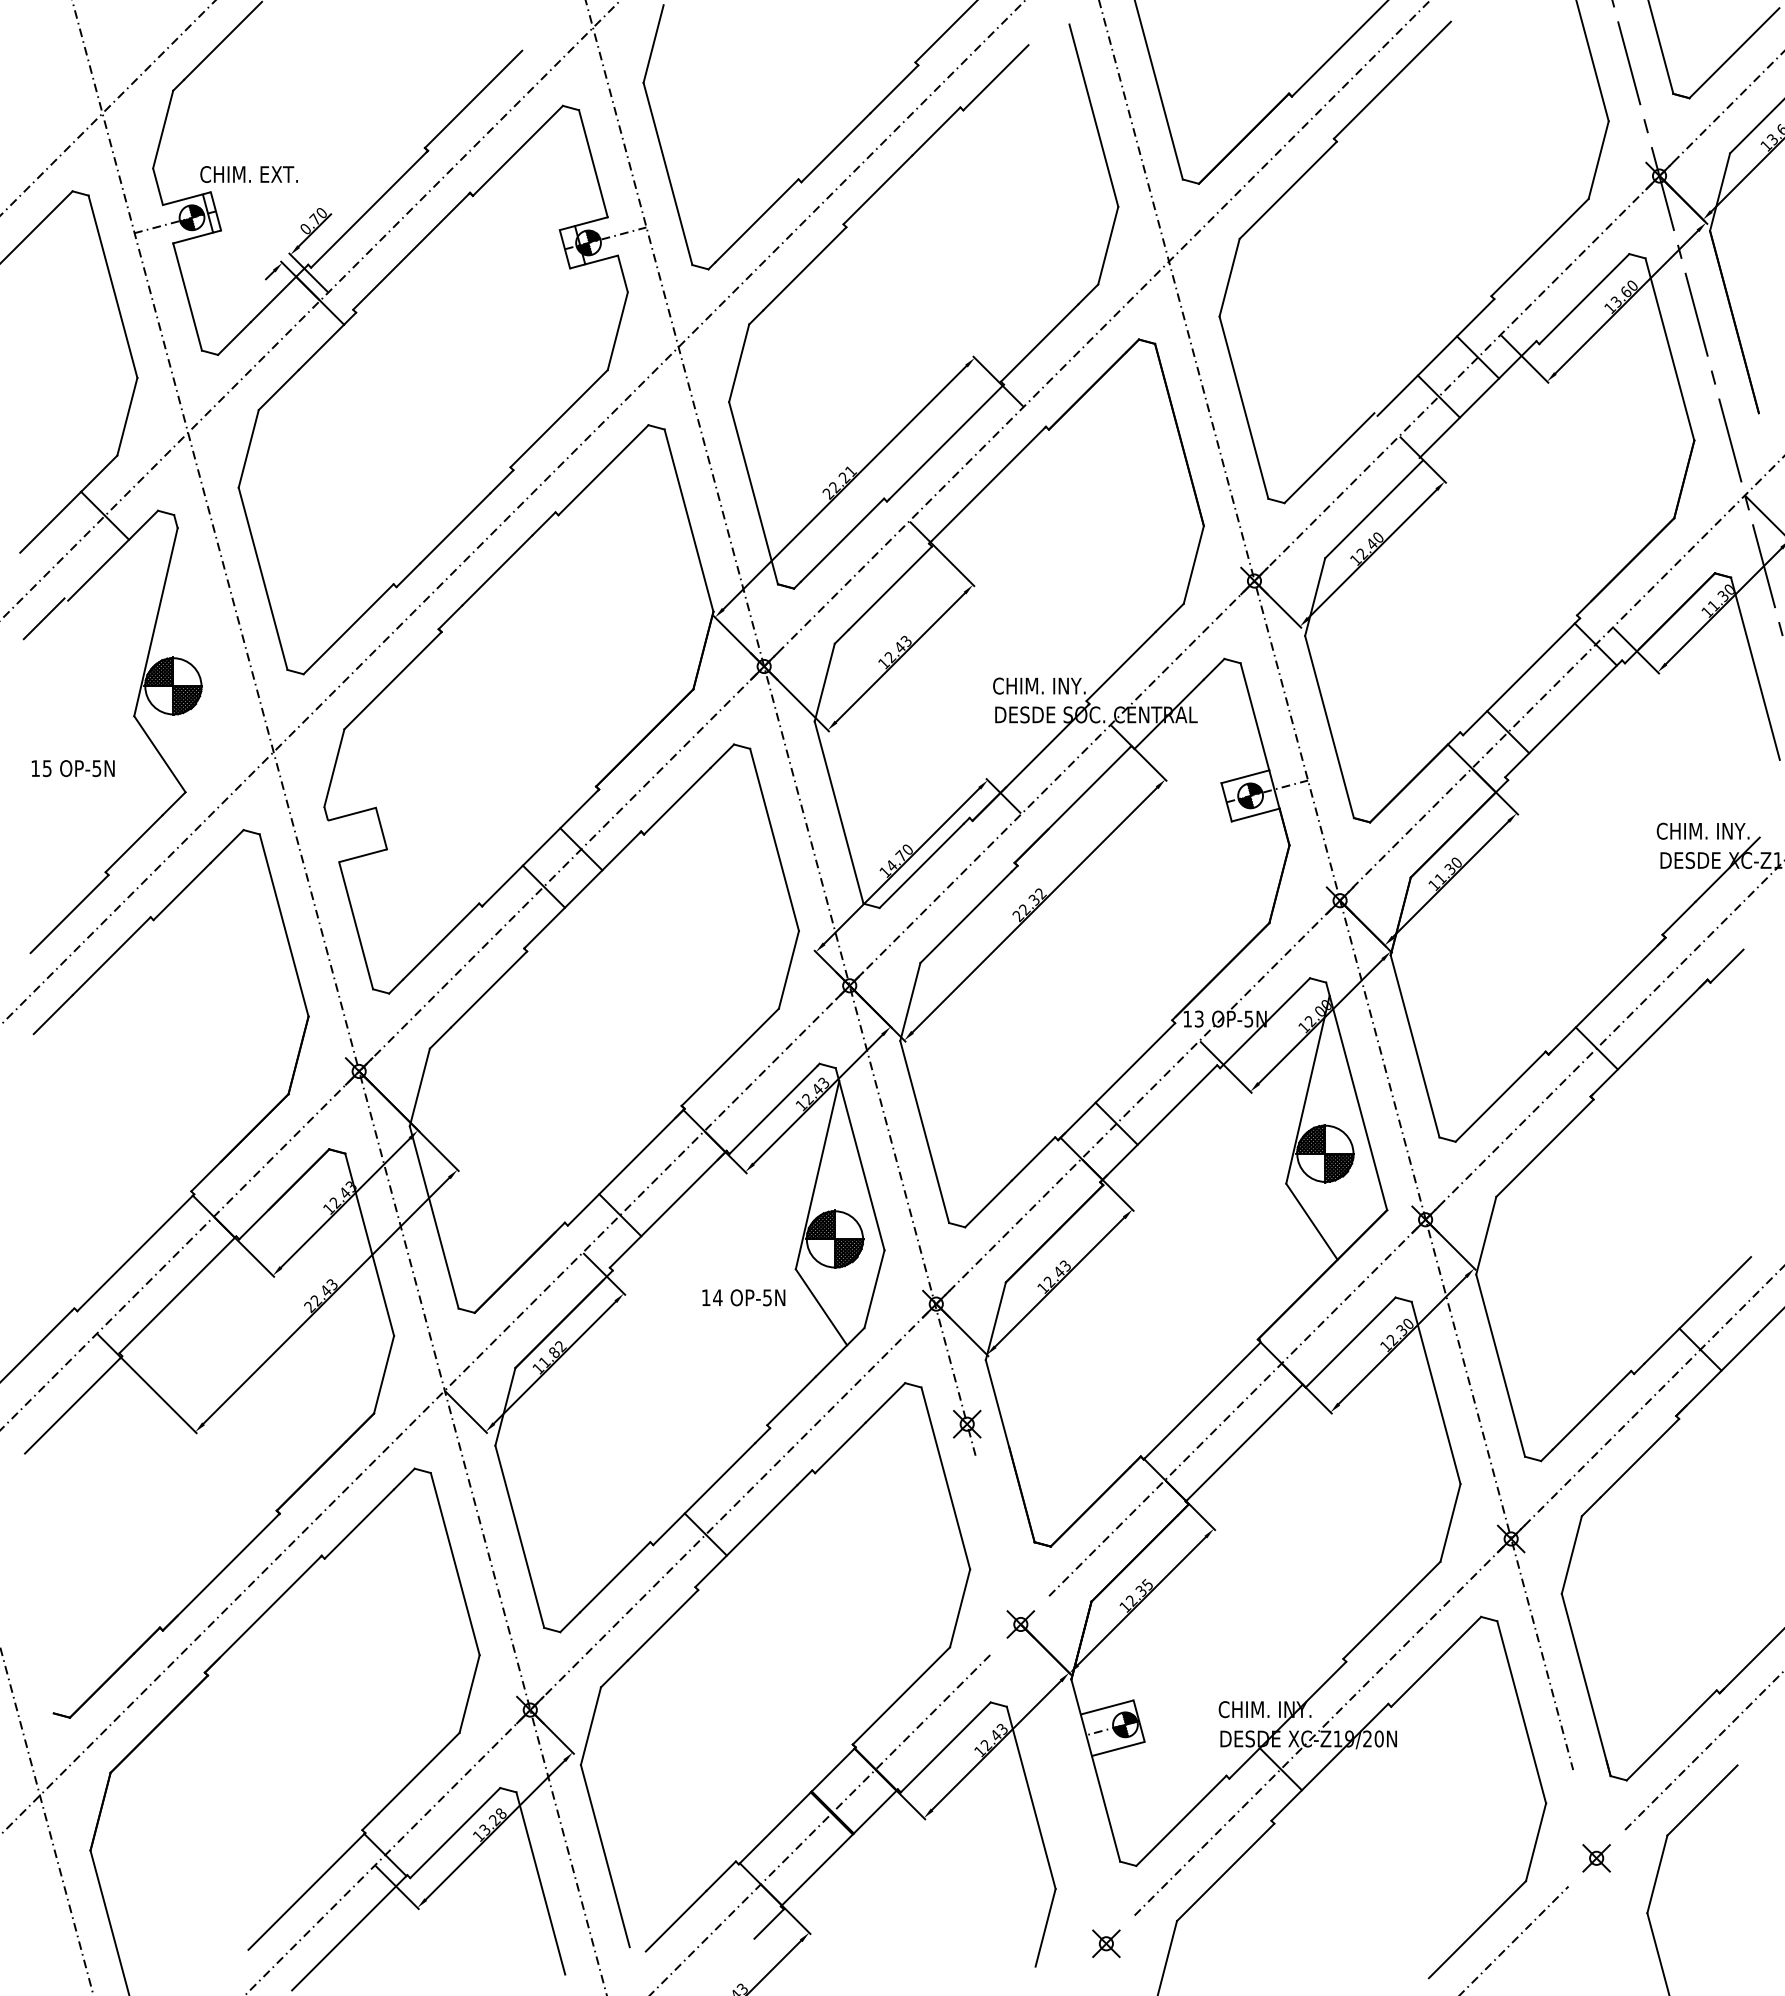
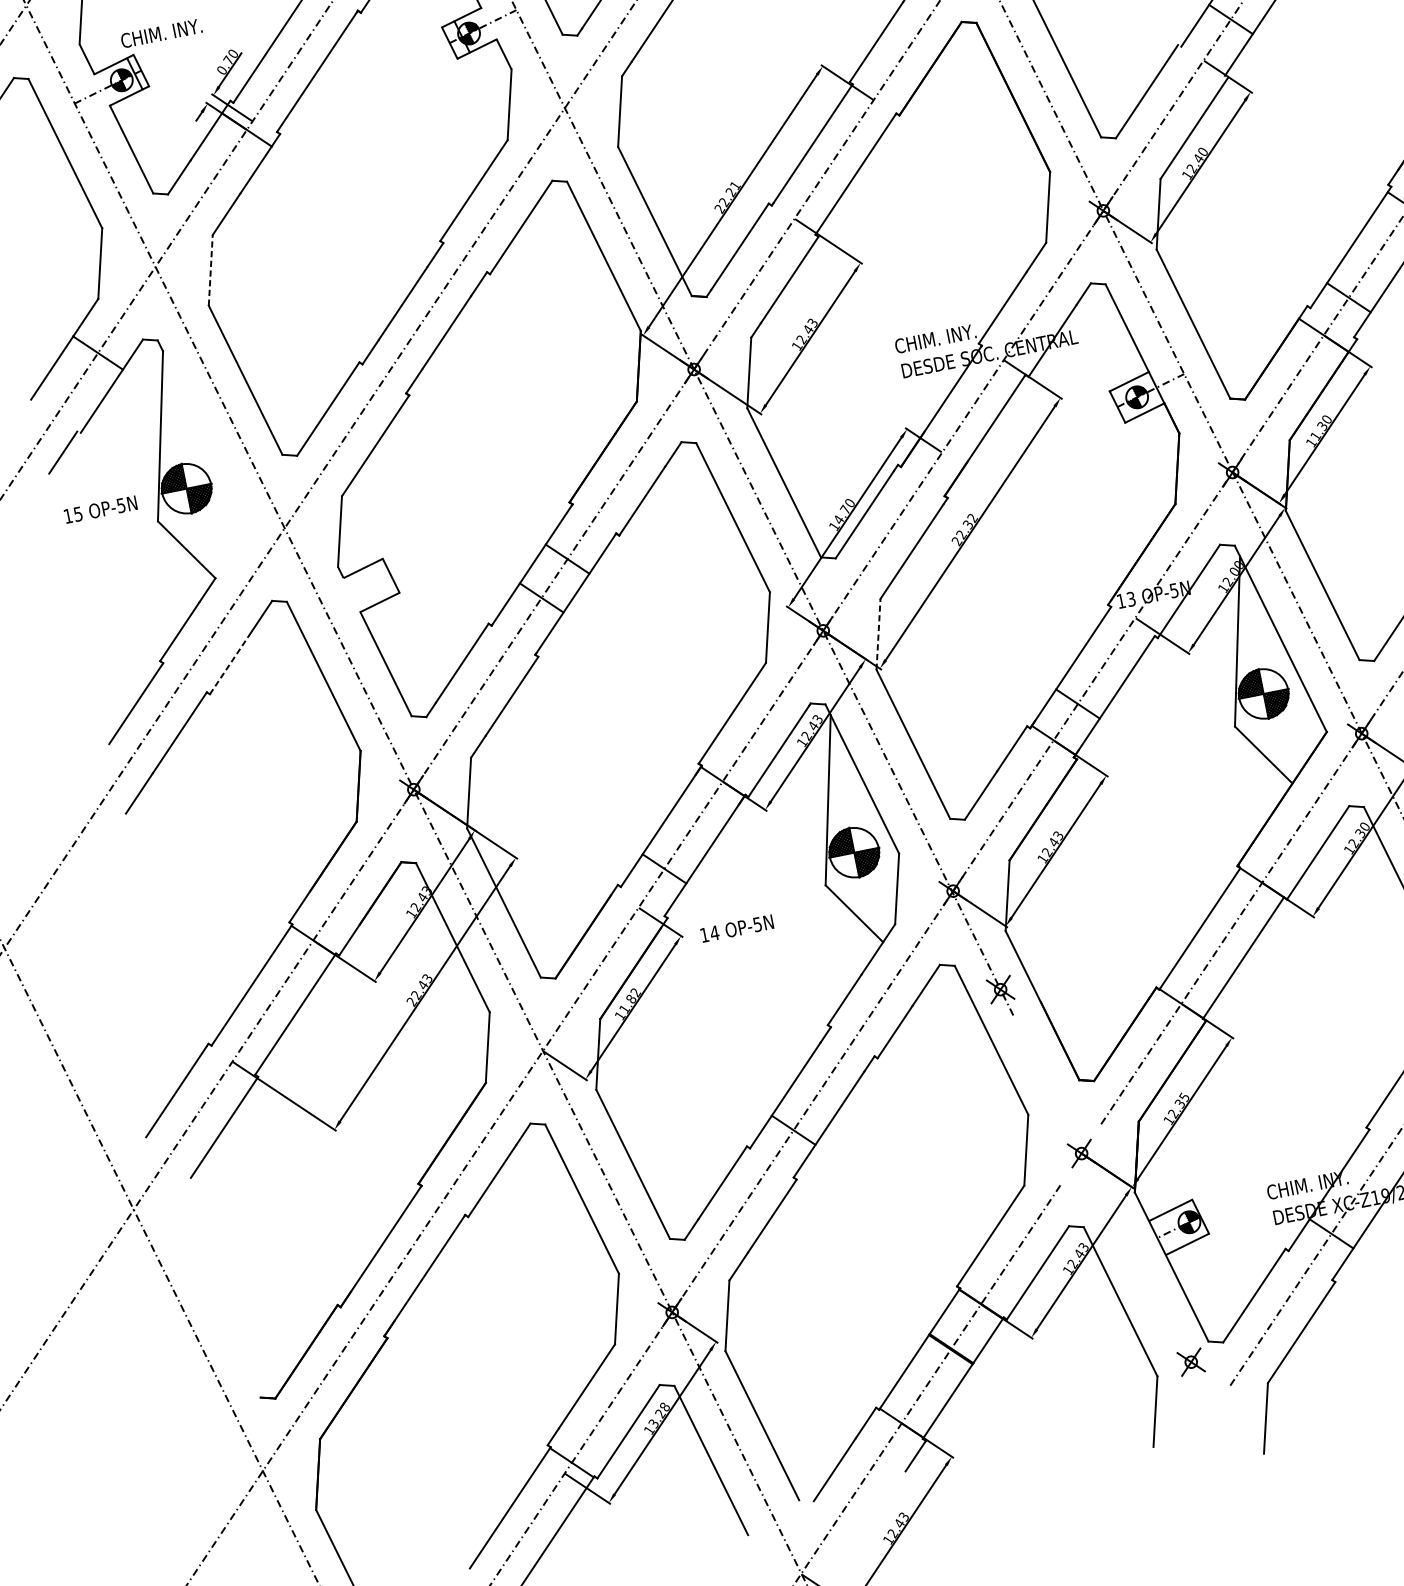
text: (279, 174) -> (189, 27), CHIM. EXT. -> CHIM. INY.
line: (248, 448) -> (210, 270), solid -> dashed
text: (72, 768) -> (100, 509), moved
line: (182, 891) -> (229, 664), solid -> dashed
line: (910, 1001) -> (878, 633), solid -> dashed
text: (743, 1297) -> (736, 928), moved
part: (1106, 1943) -> (1191, 1361), moved

